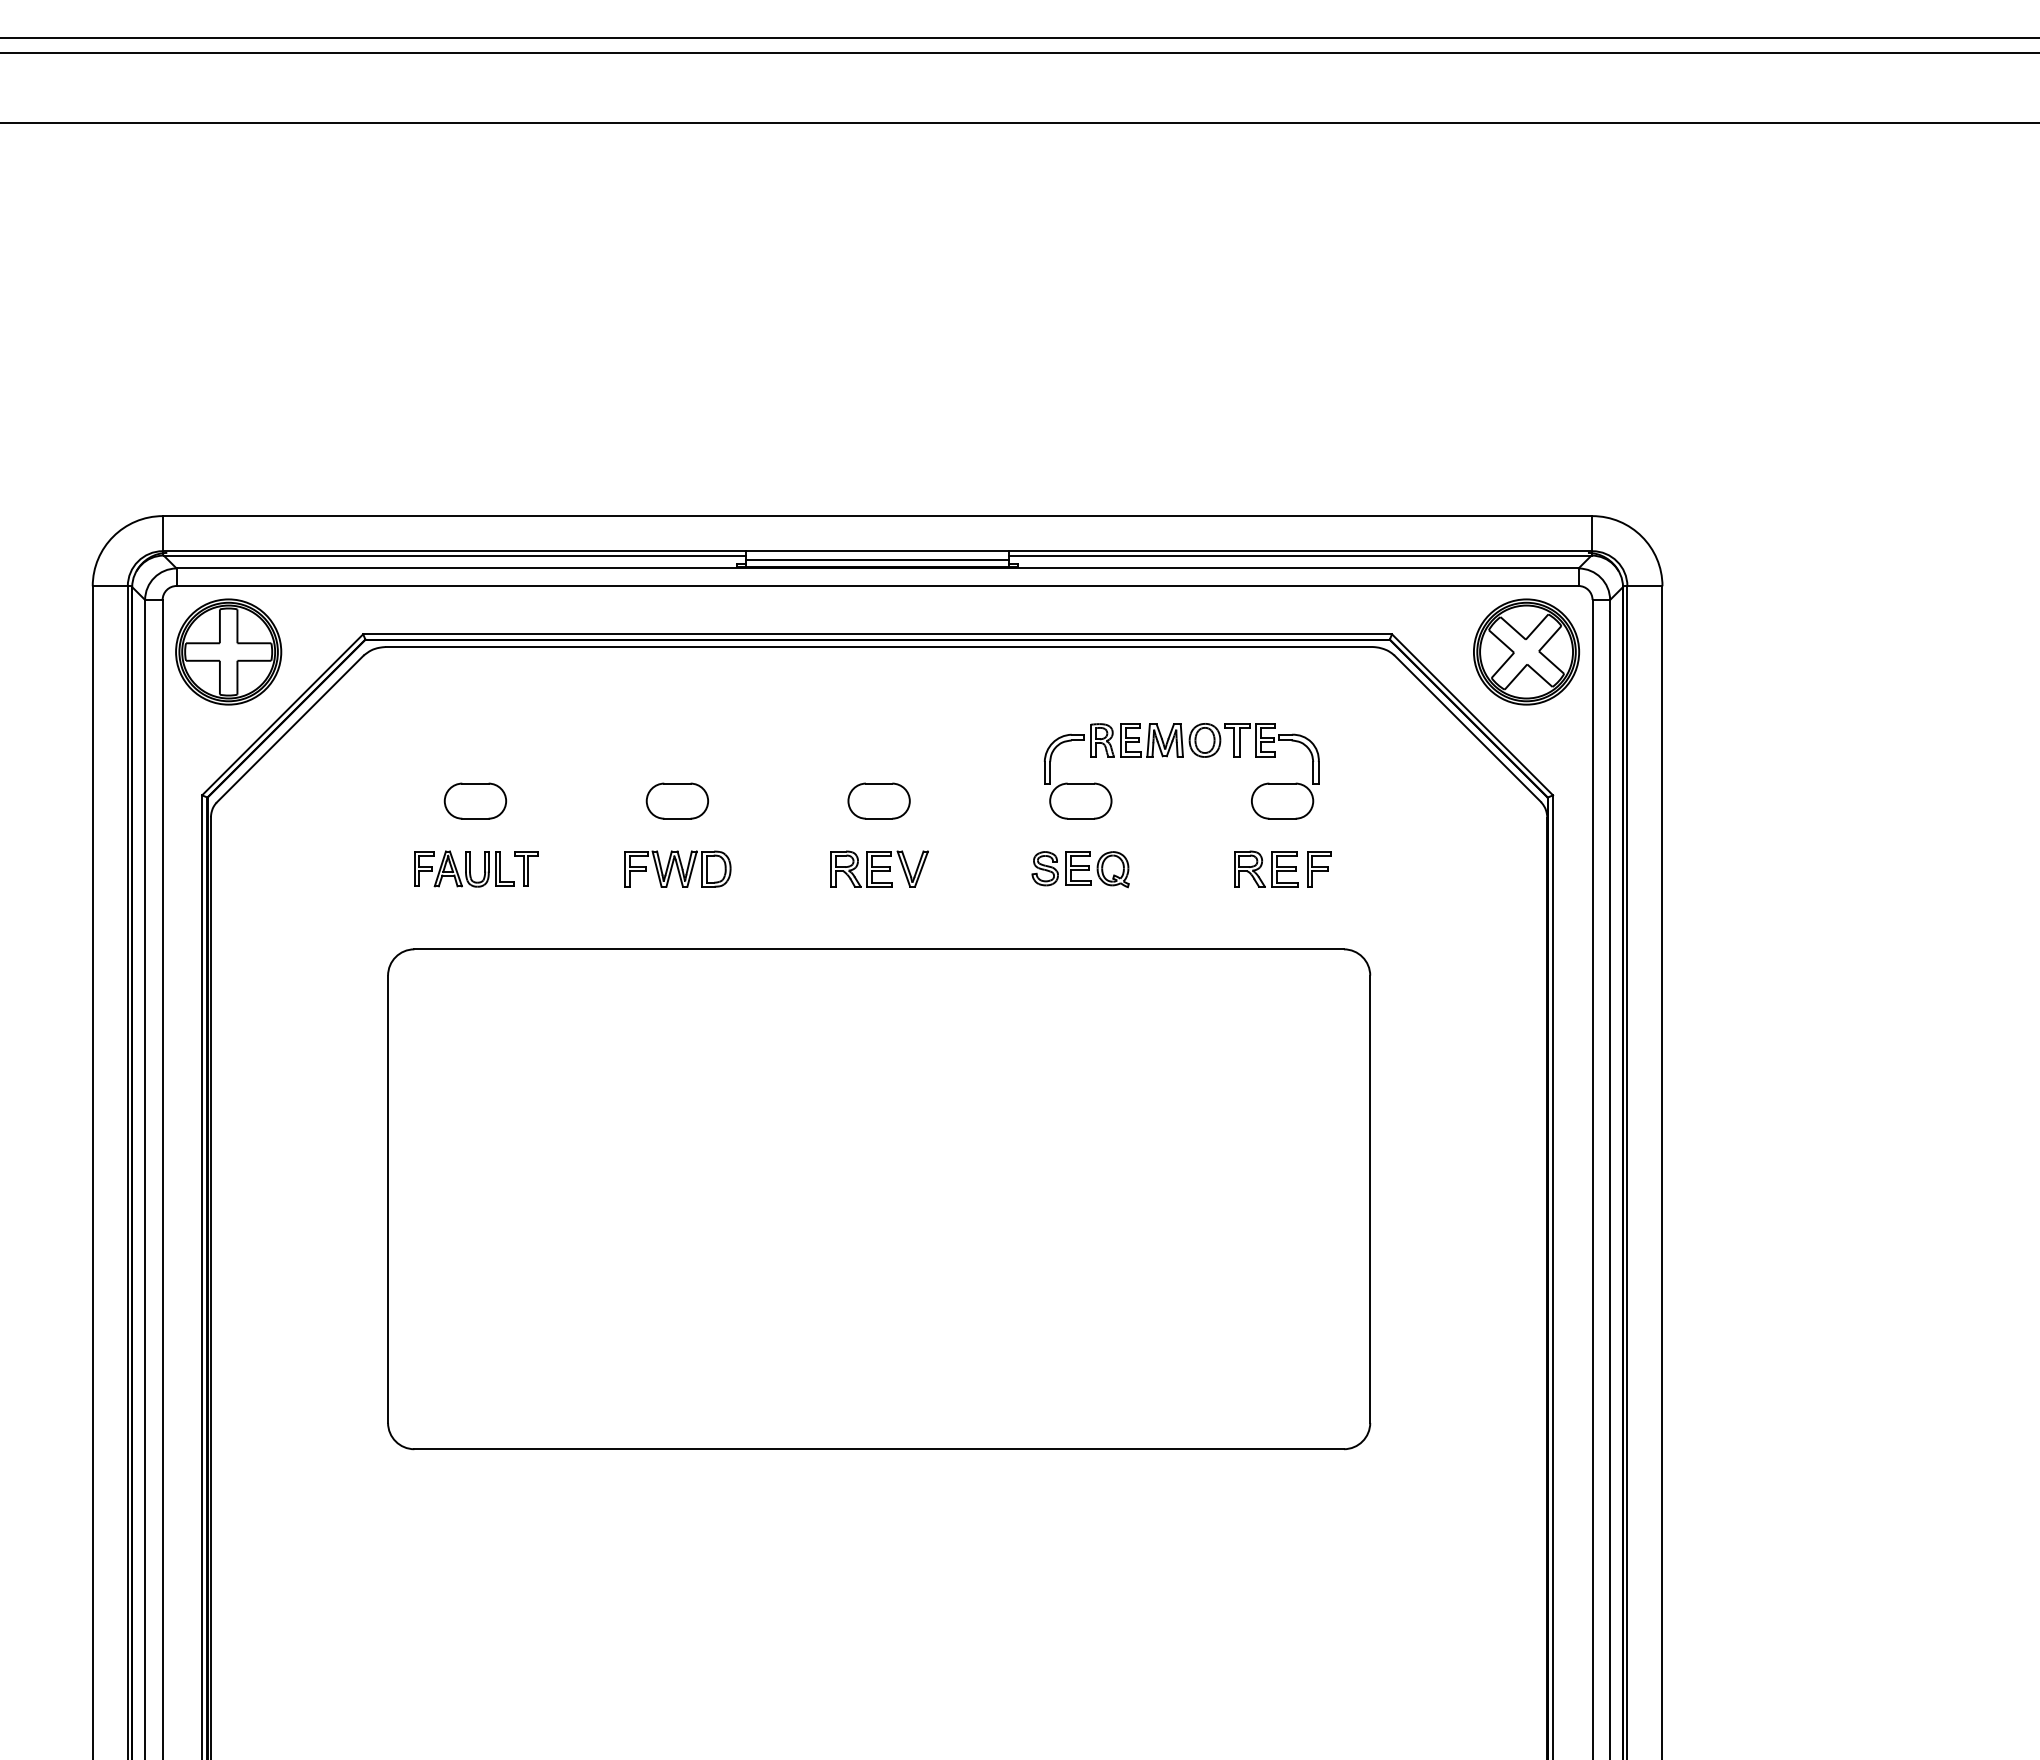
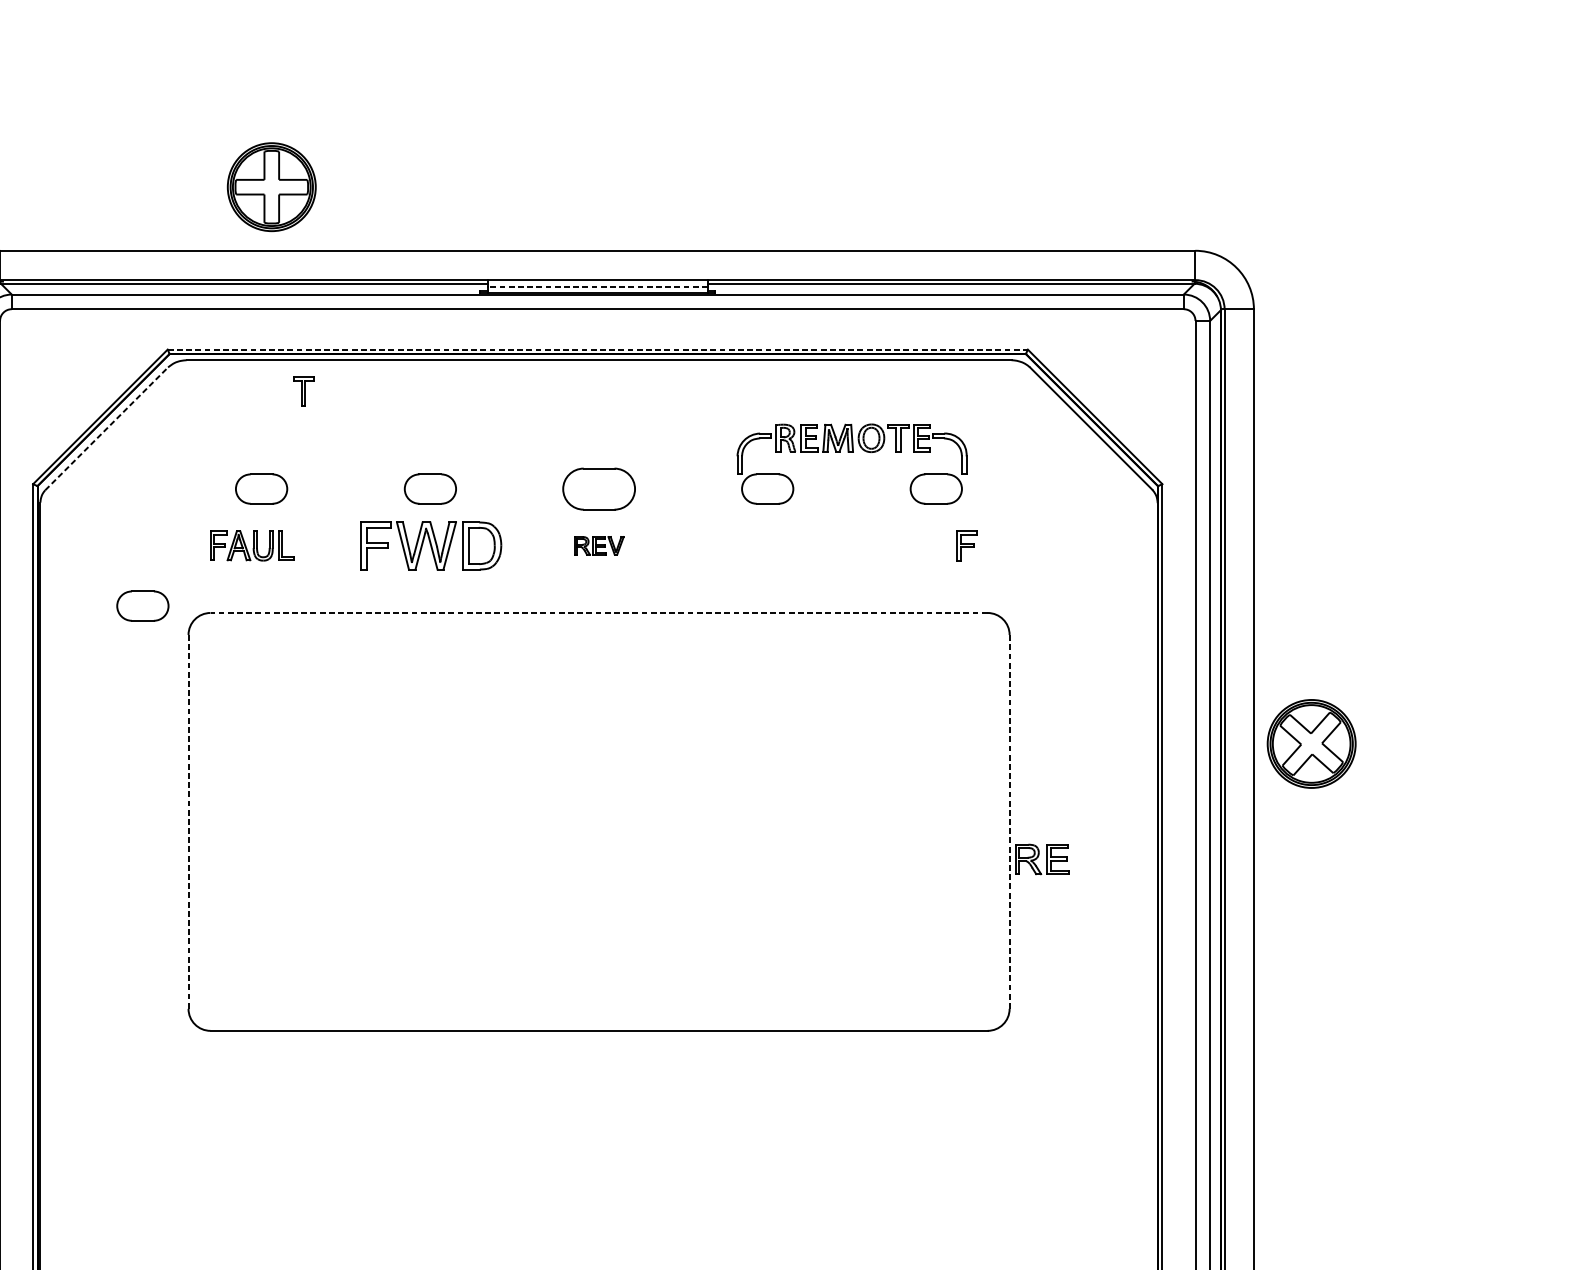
line: (877, 559) -> (597, 287), solid -> dashed
line: (878, 634) -> (598, 349), solid -> dashed
part: (228, 651) -> (271, 186), moved
part: (1526, 651) -> (1311, 743), moved
line: (290, 729) -> (106, 429), solid -> dashed
part: (878, 800) -> (598, 488), size x1.4
part: (526, 868) -> (304, 391), moved
part: (677, 868) -> (430, 545), size x1.6
part: (879, 868) -> (599, 545), size x0.6
part: (1266, 868) -> (1042, 858), moved
part: (1080, 869) -> (767, 546), removed
part: (333, 940) -> (142, 605), added
line: (879, 949) -> (599, 613), solid -> dashed
line: (388, 1199) -> (188, 822), solid -> dashed
line: (1370, 1199) -> (1009, 822), solid -> dashed

